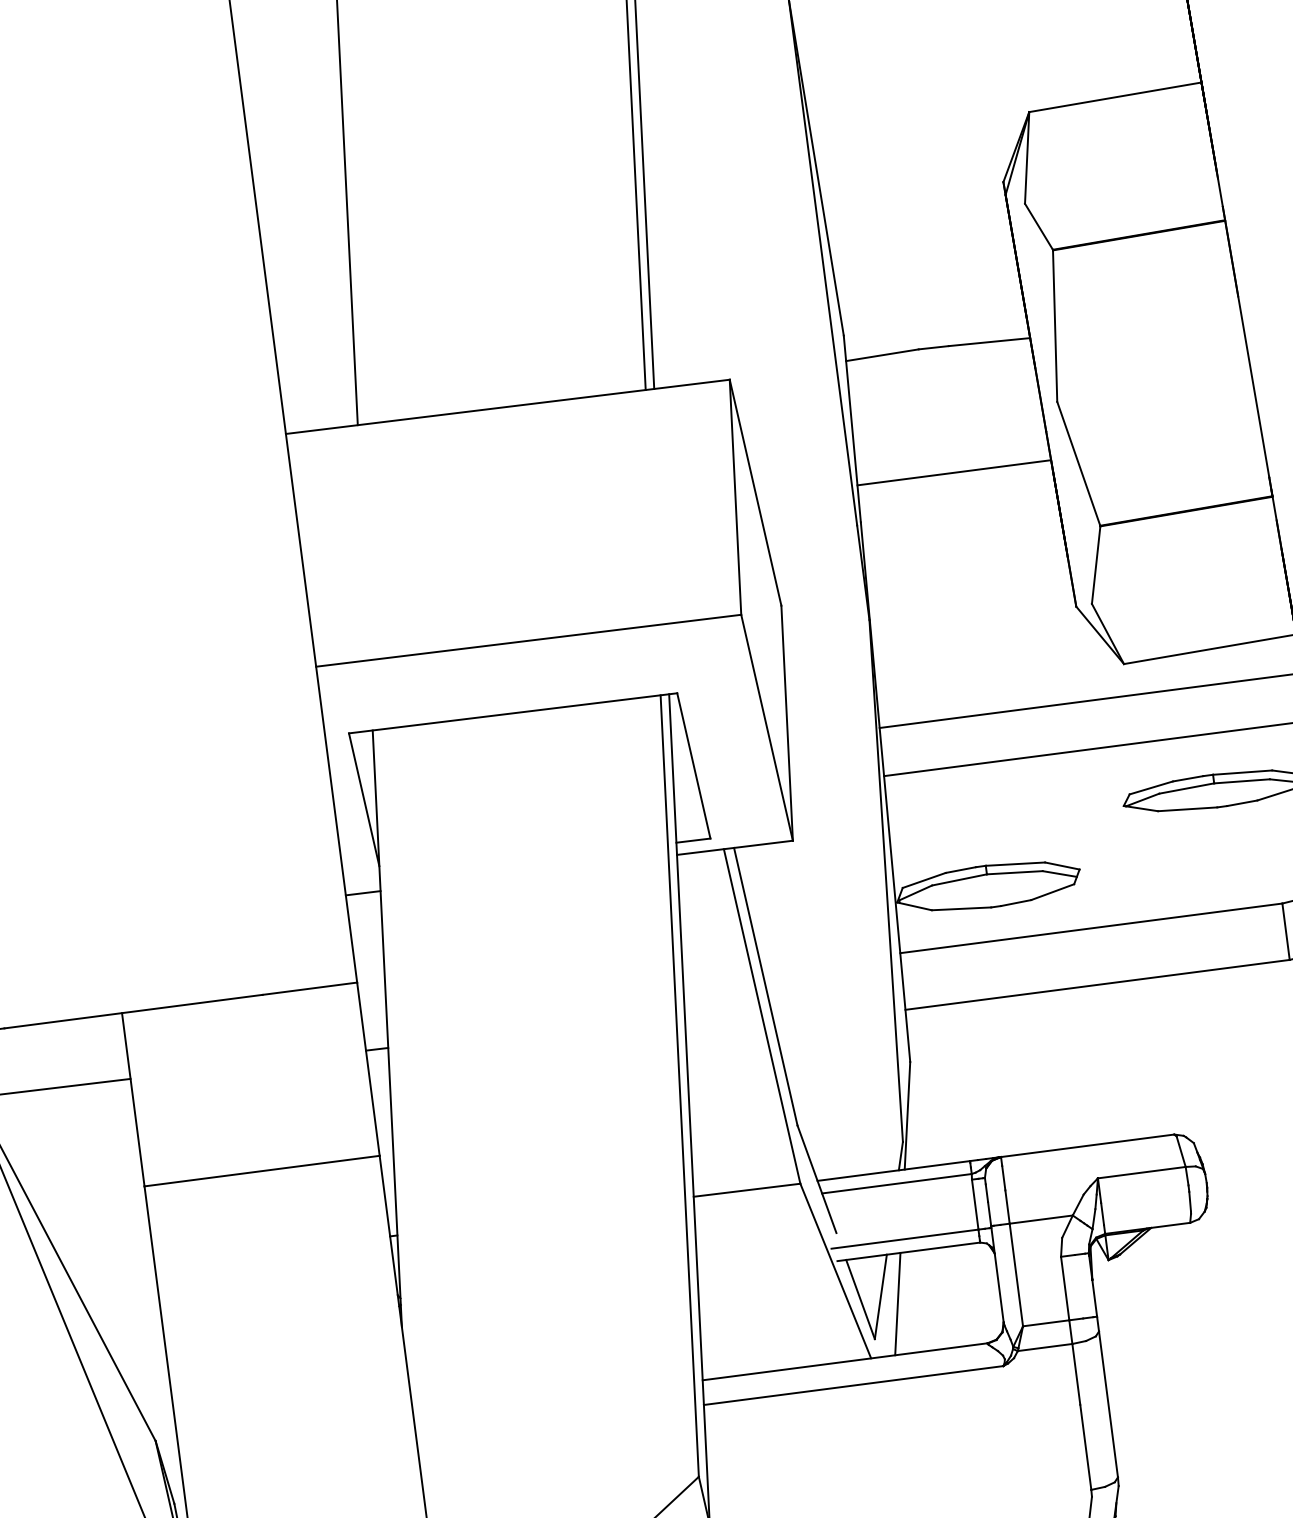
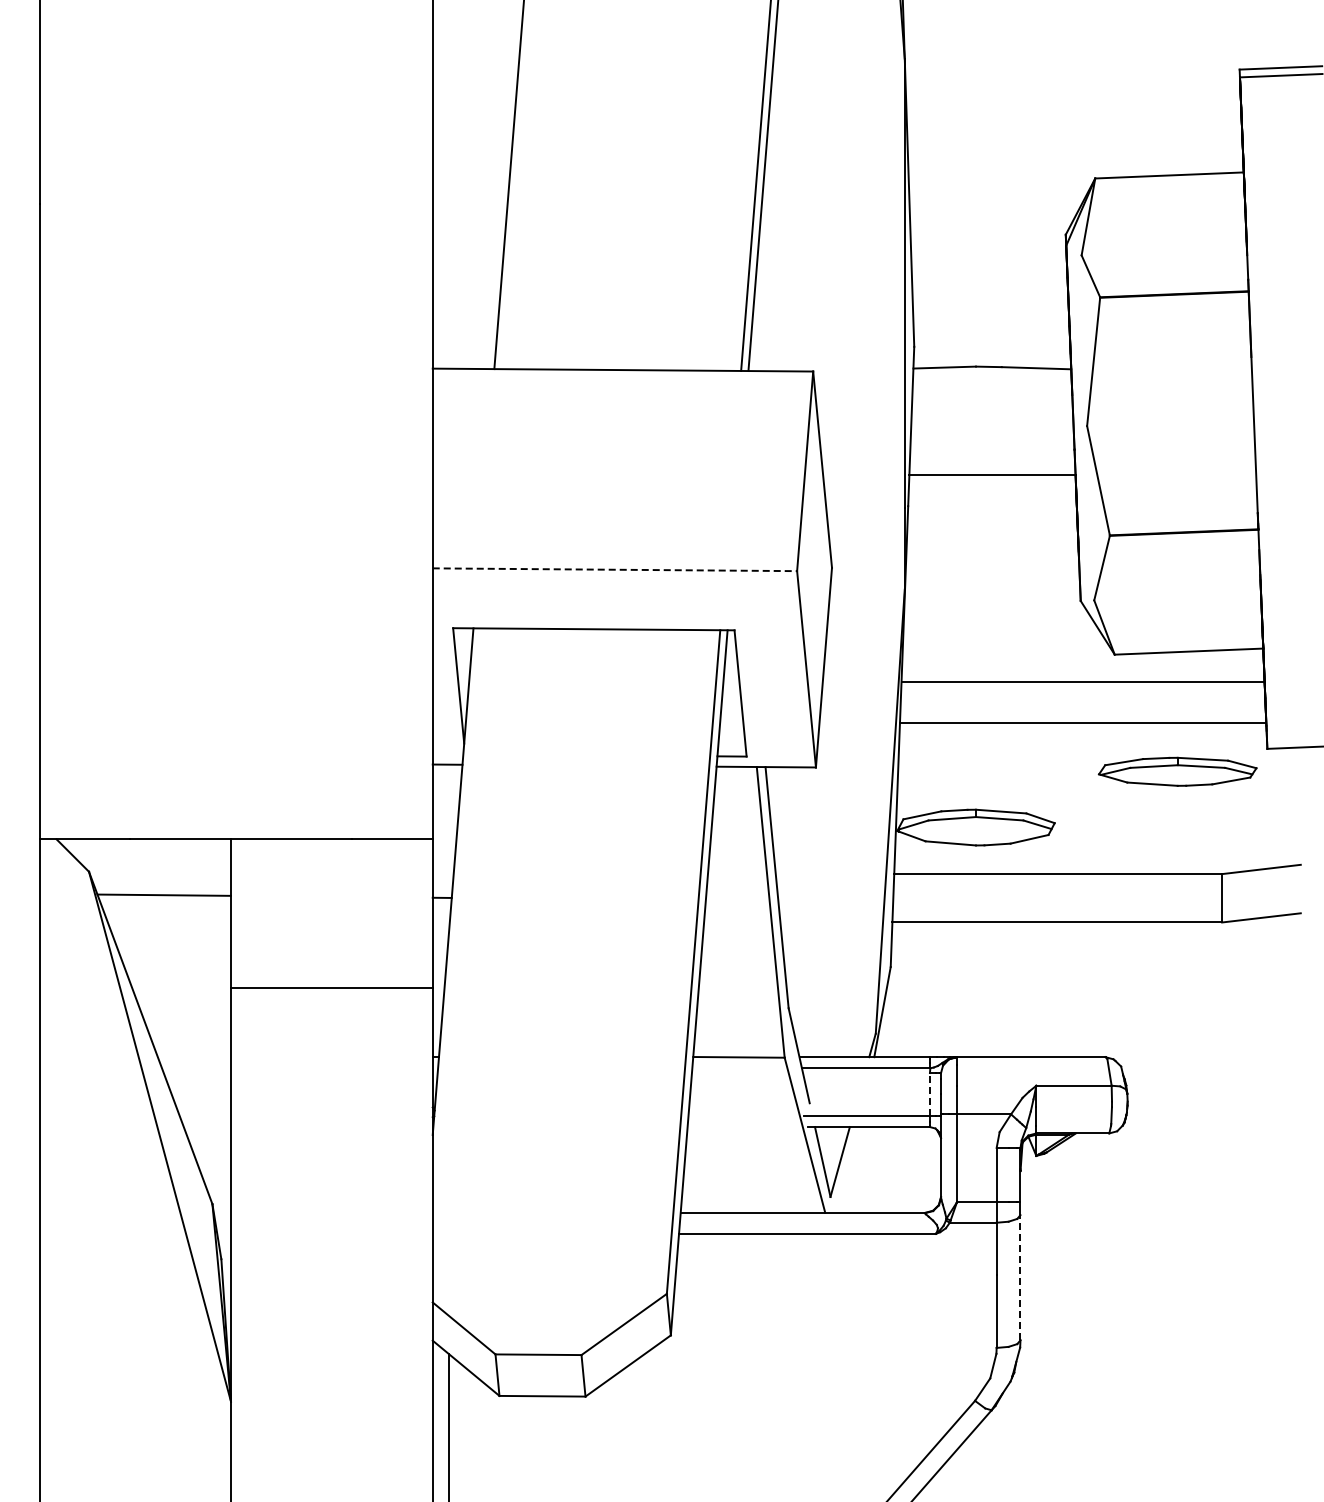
line: (529, 640) -> (615, 569), solid -> dashed
line: (974, 1204) -> (929, 1094), solid -> dashed
line: (897, 1303) -> (853, 1169), removed
line: (1108, 1404) -> (1020, 1277), solid -> dashed

